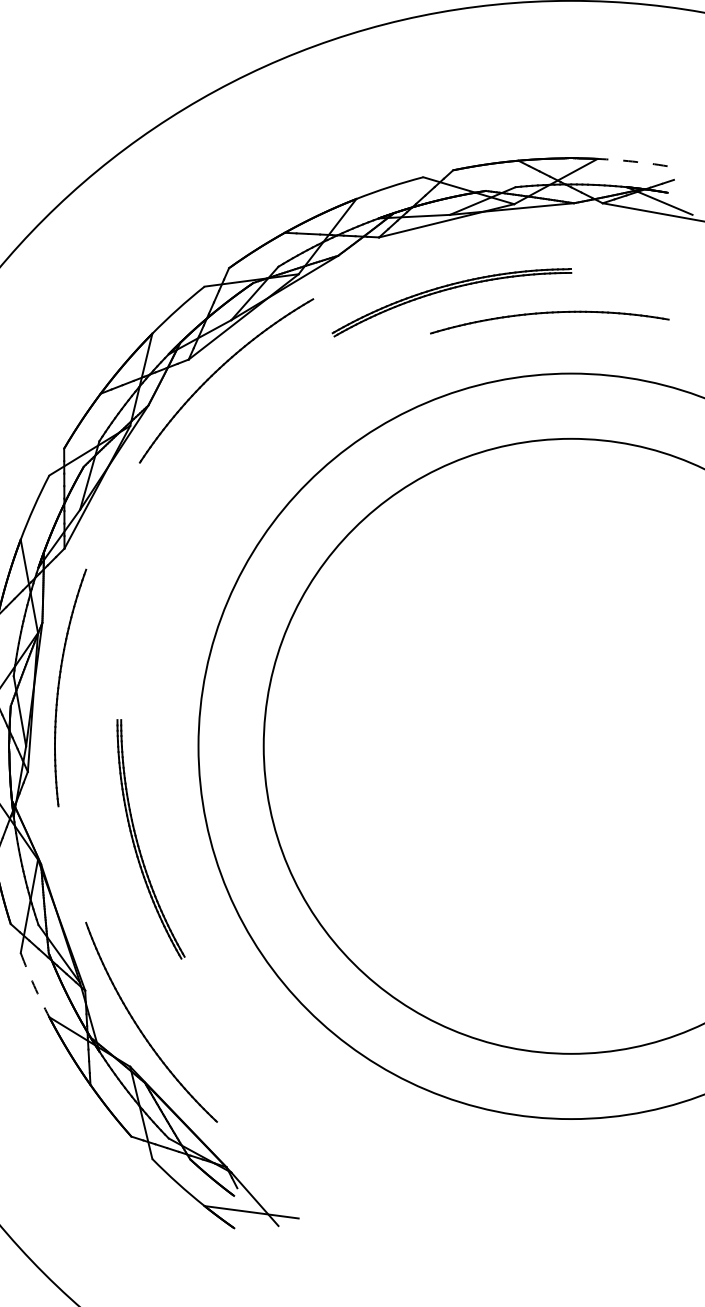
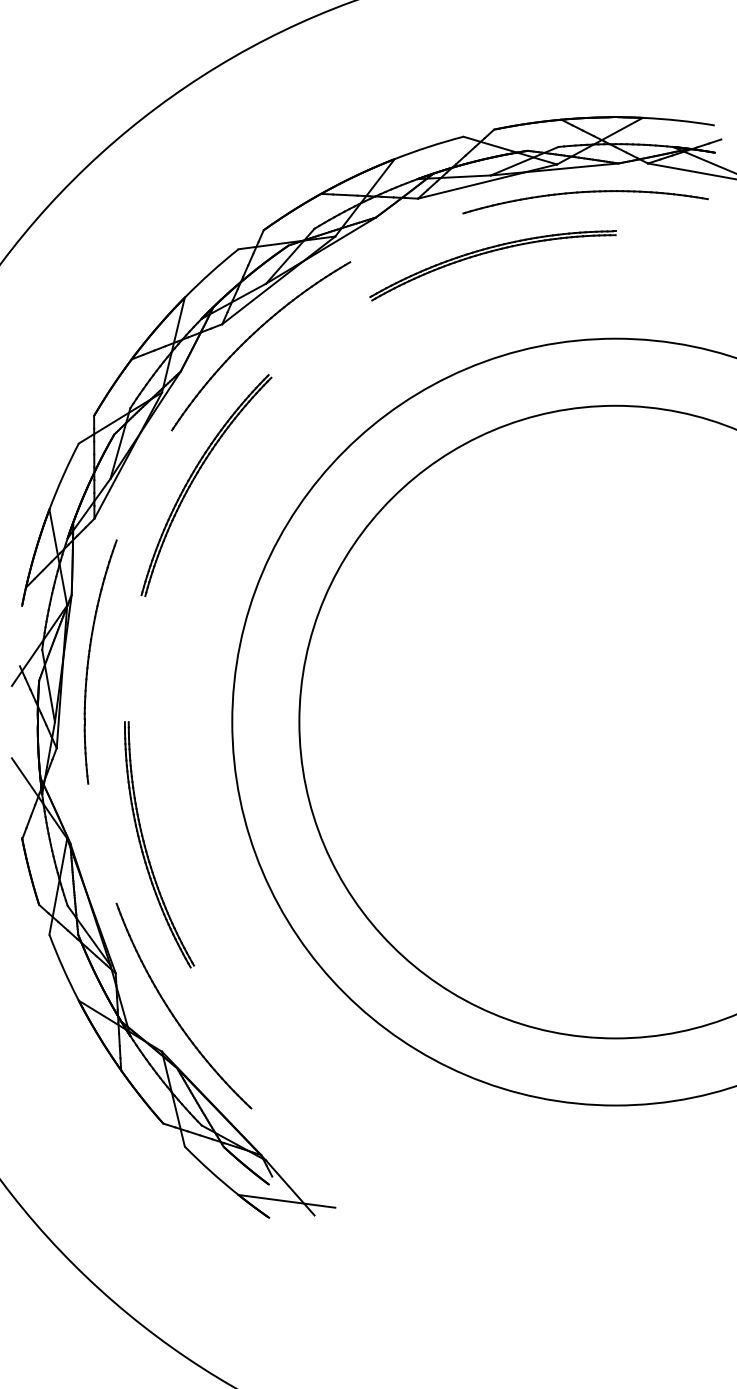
arc: (632, 161) -> (678, 120), dashed -> solid
part: (546, 314) -> (582, 193), moved
part: (162, 509) -> (195, 478), added
part: (138, 841) -> (146, 847), moved
arc: (34, 985) -> (63, 968), dashed -> solid

